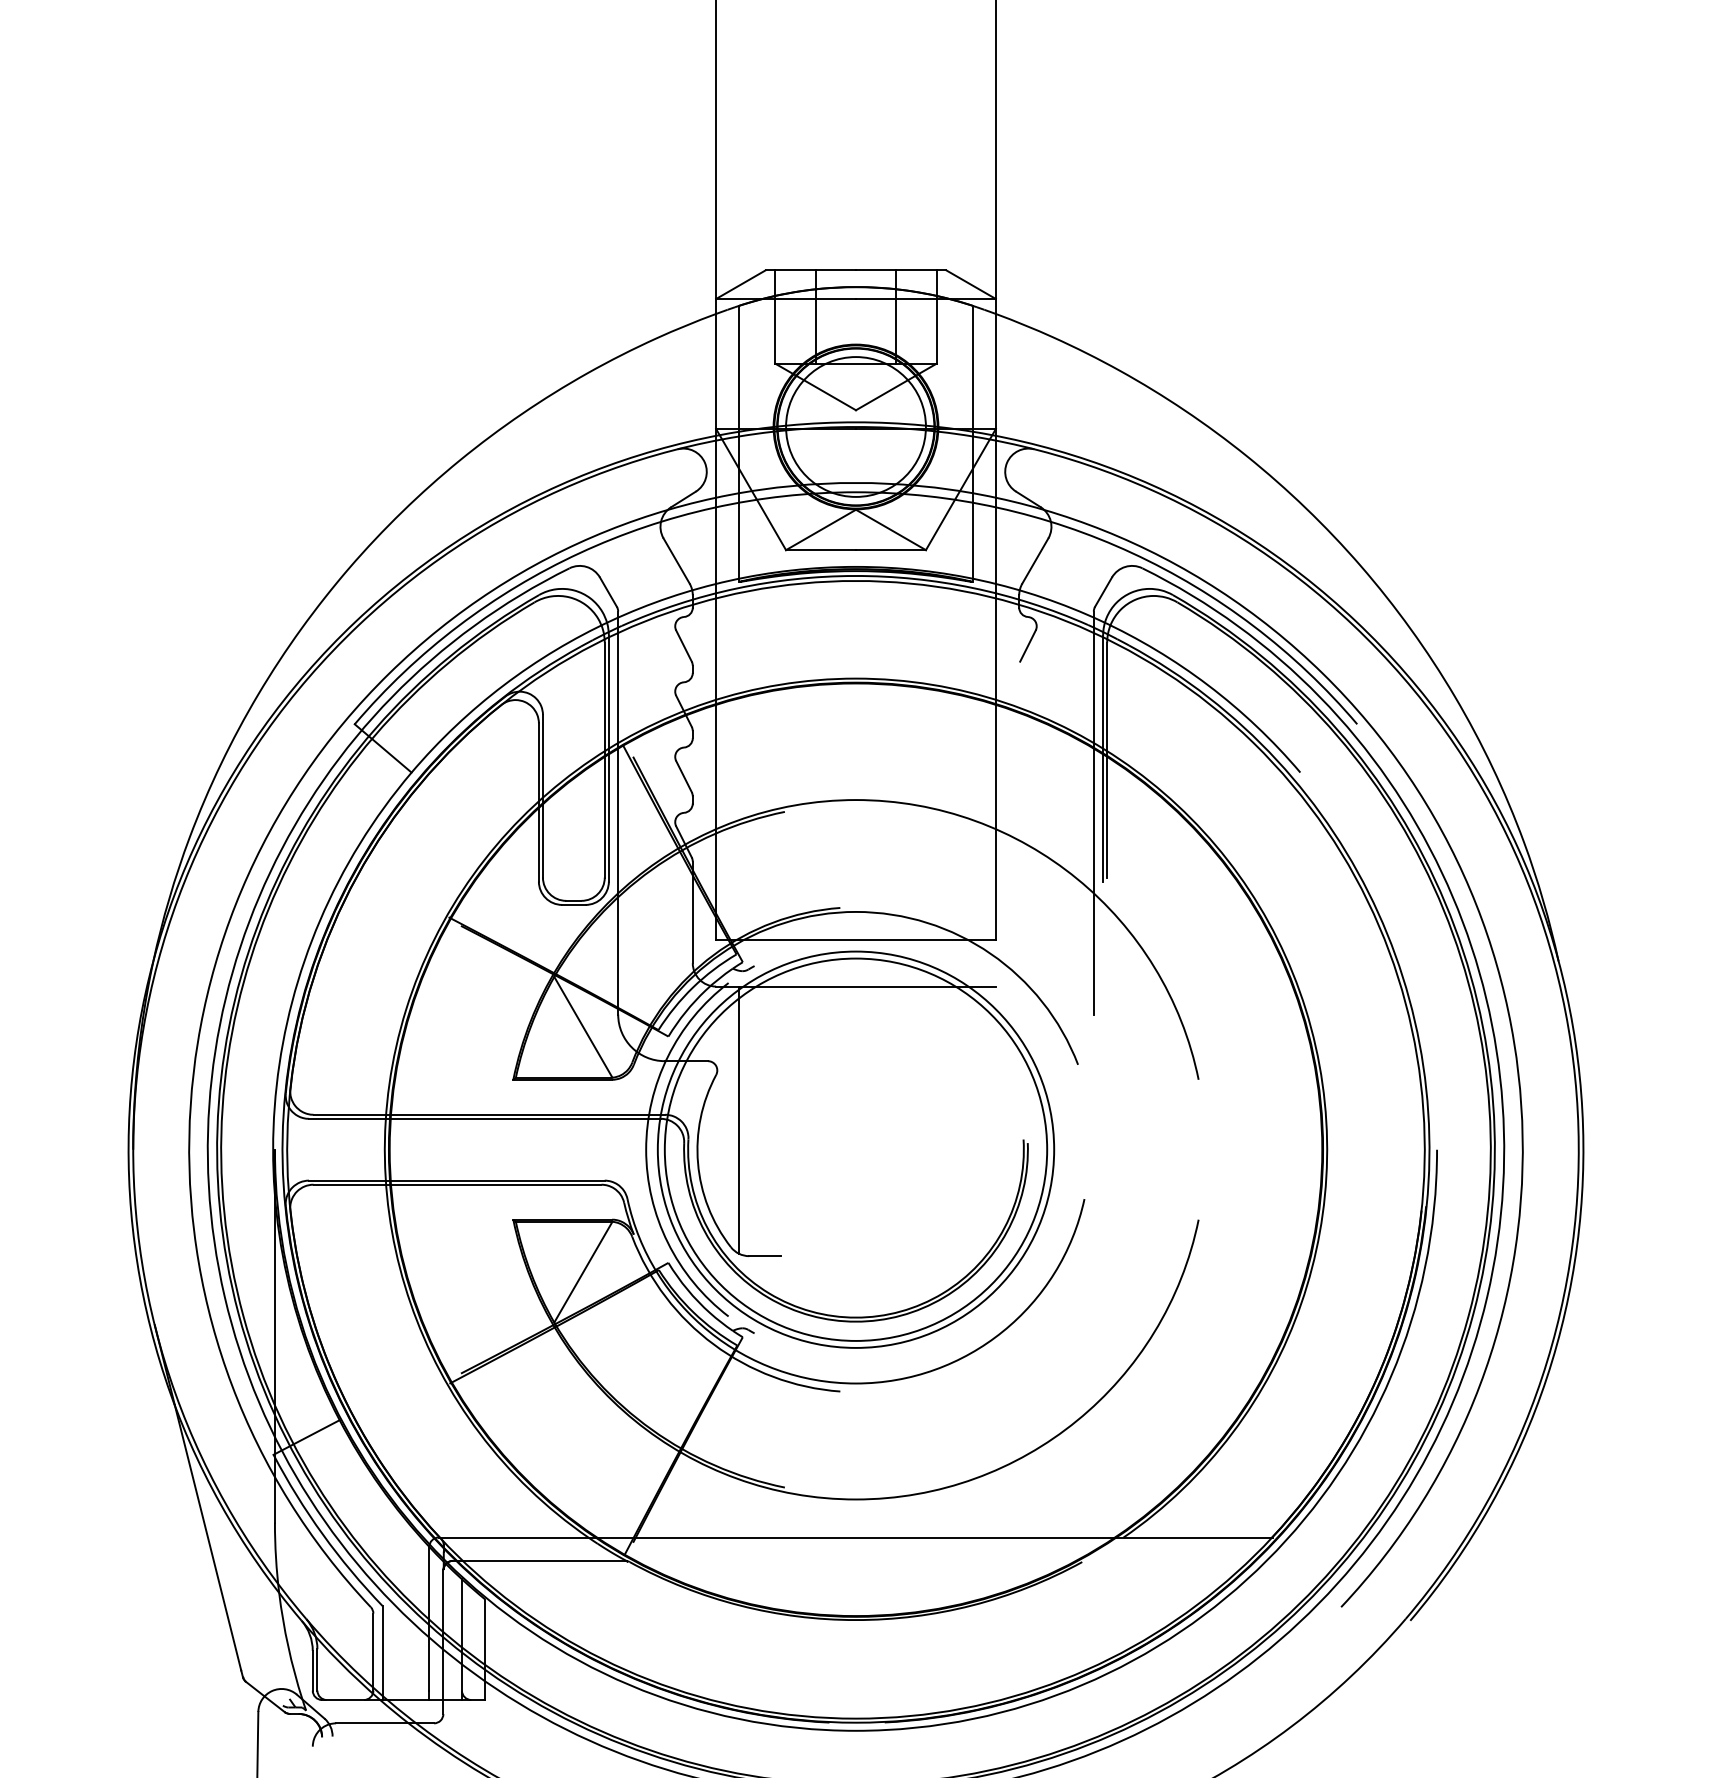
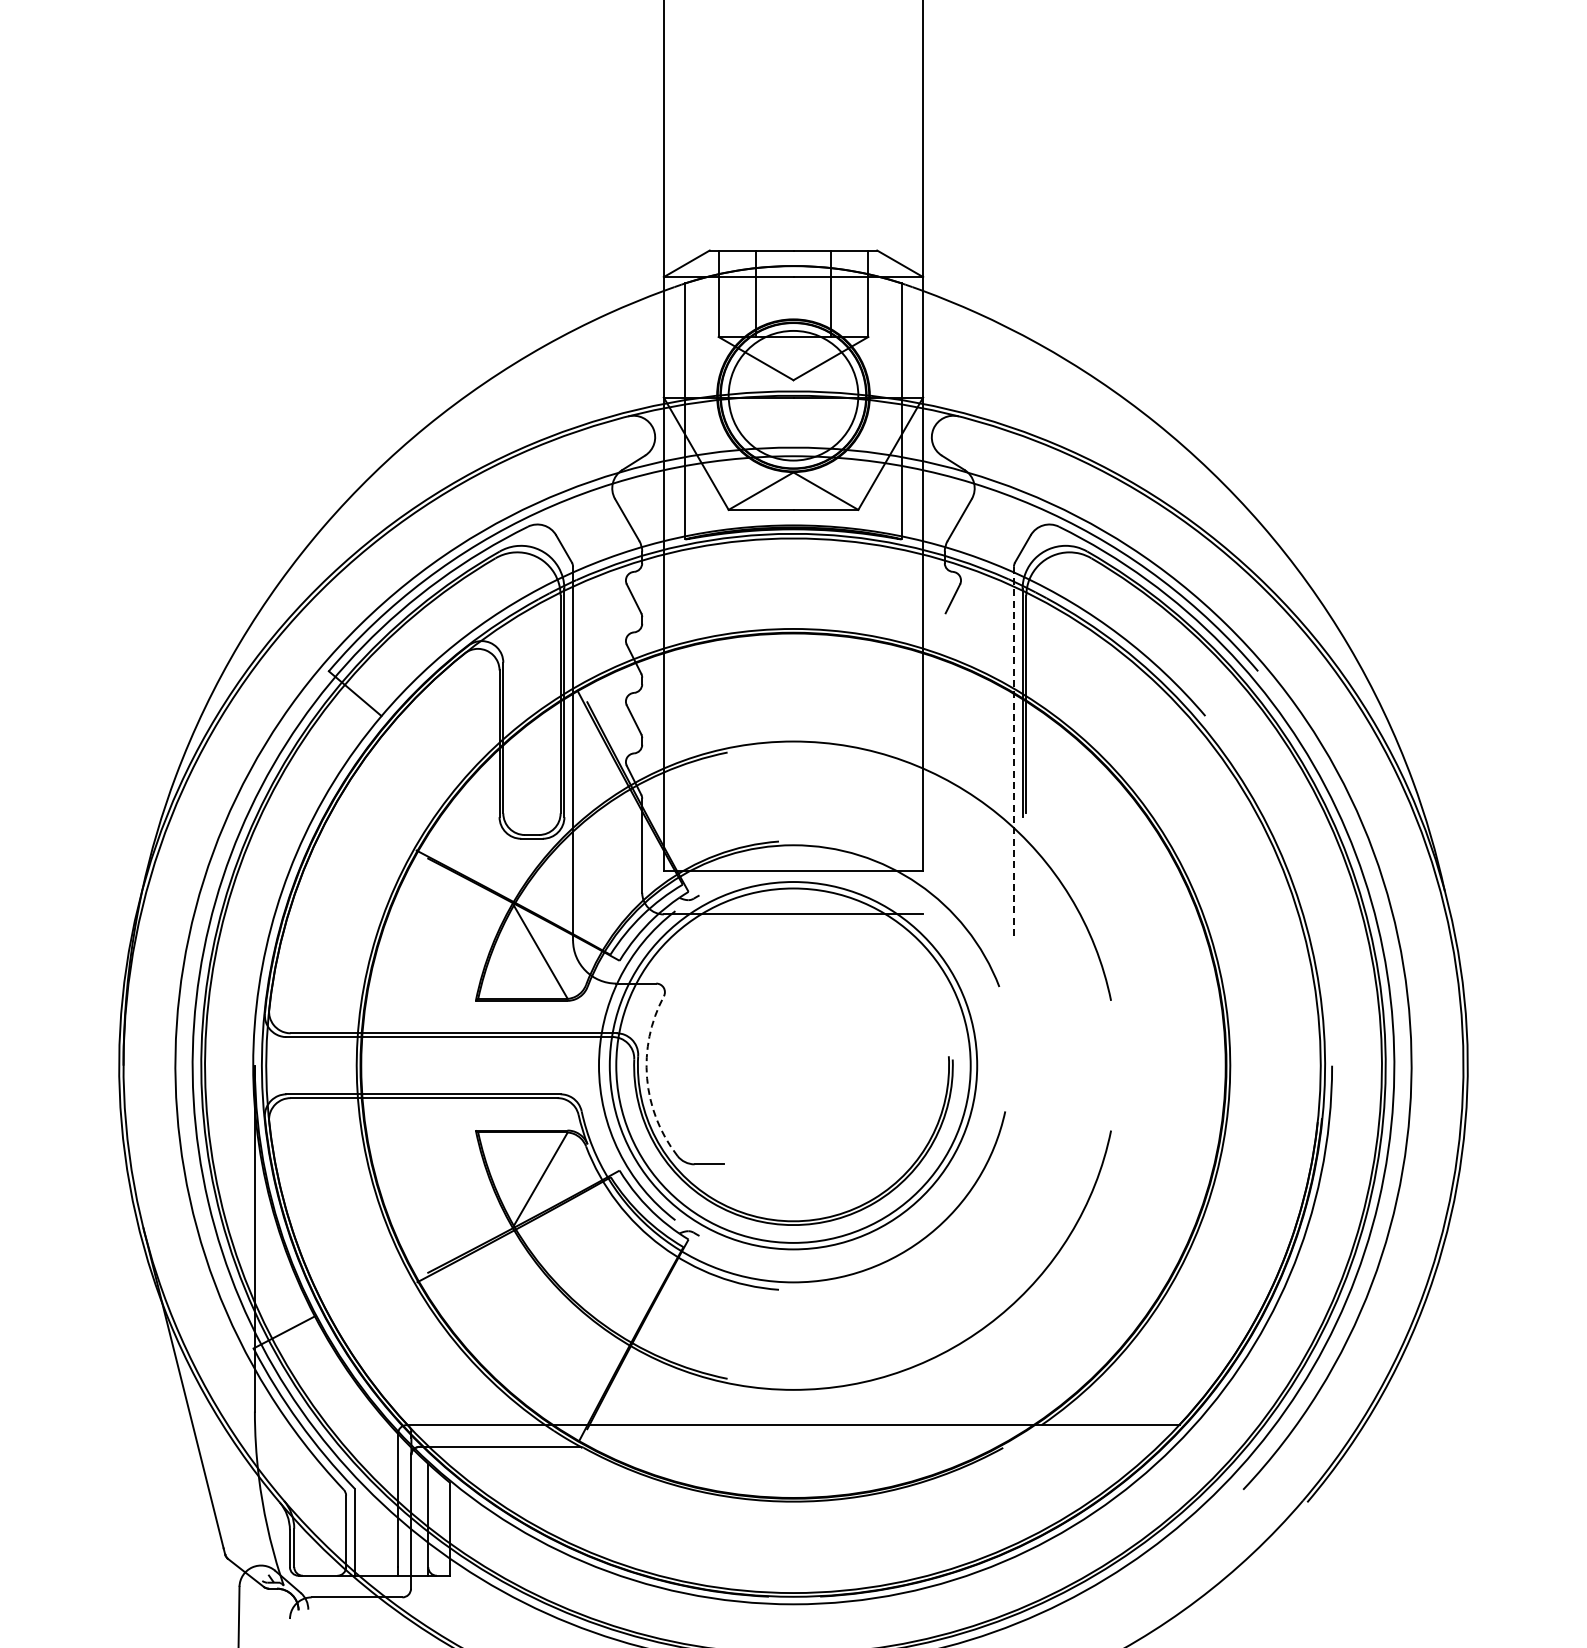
line: (1093, 812) -> (1013, 753), solid -> dashed
line: (739, 1120) -> (685, 1038), removed
arc: (698, 1163) -> (647, 1078), solid -> dashed

